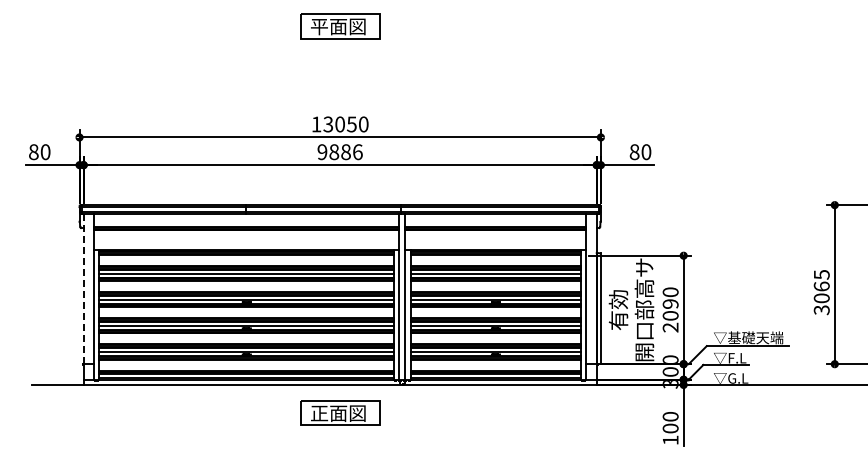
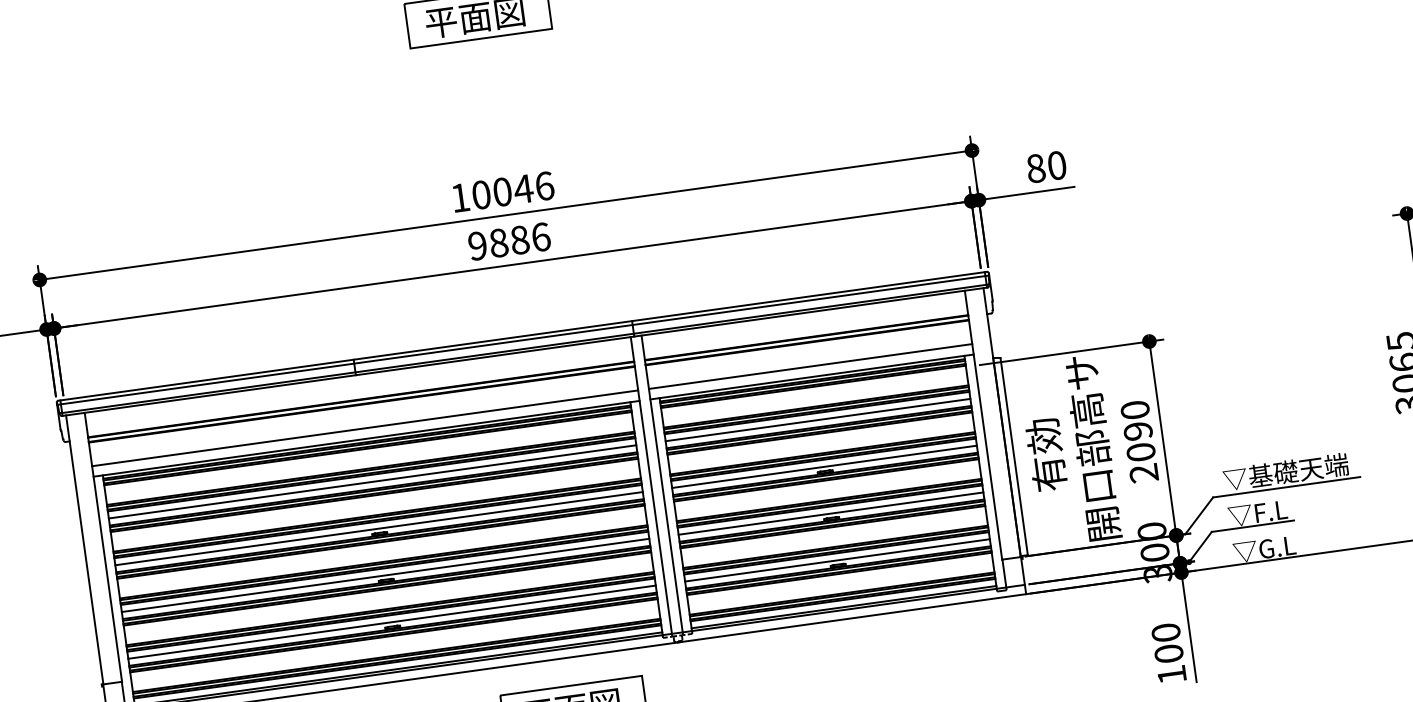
text: (345, 124) -> (512, 190), 13050 -> 10046
line: (246, 243) -> (364, 428), added
line: (495, 243) -> (809, 366), added
line: (83, 289) -> (84, 550), dashed -> solid

